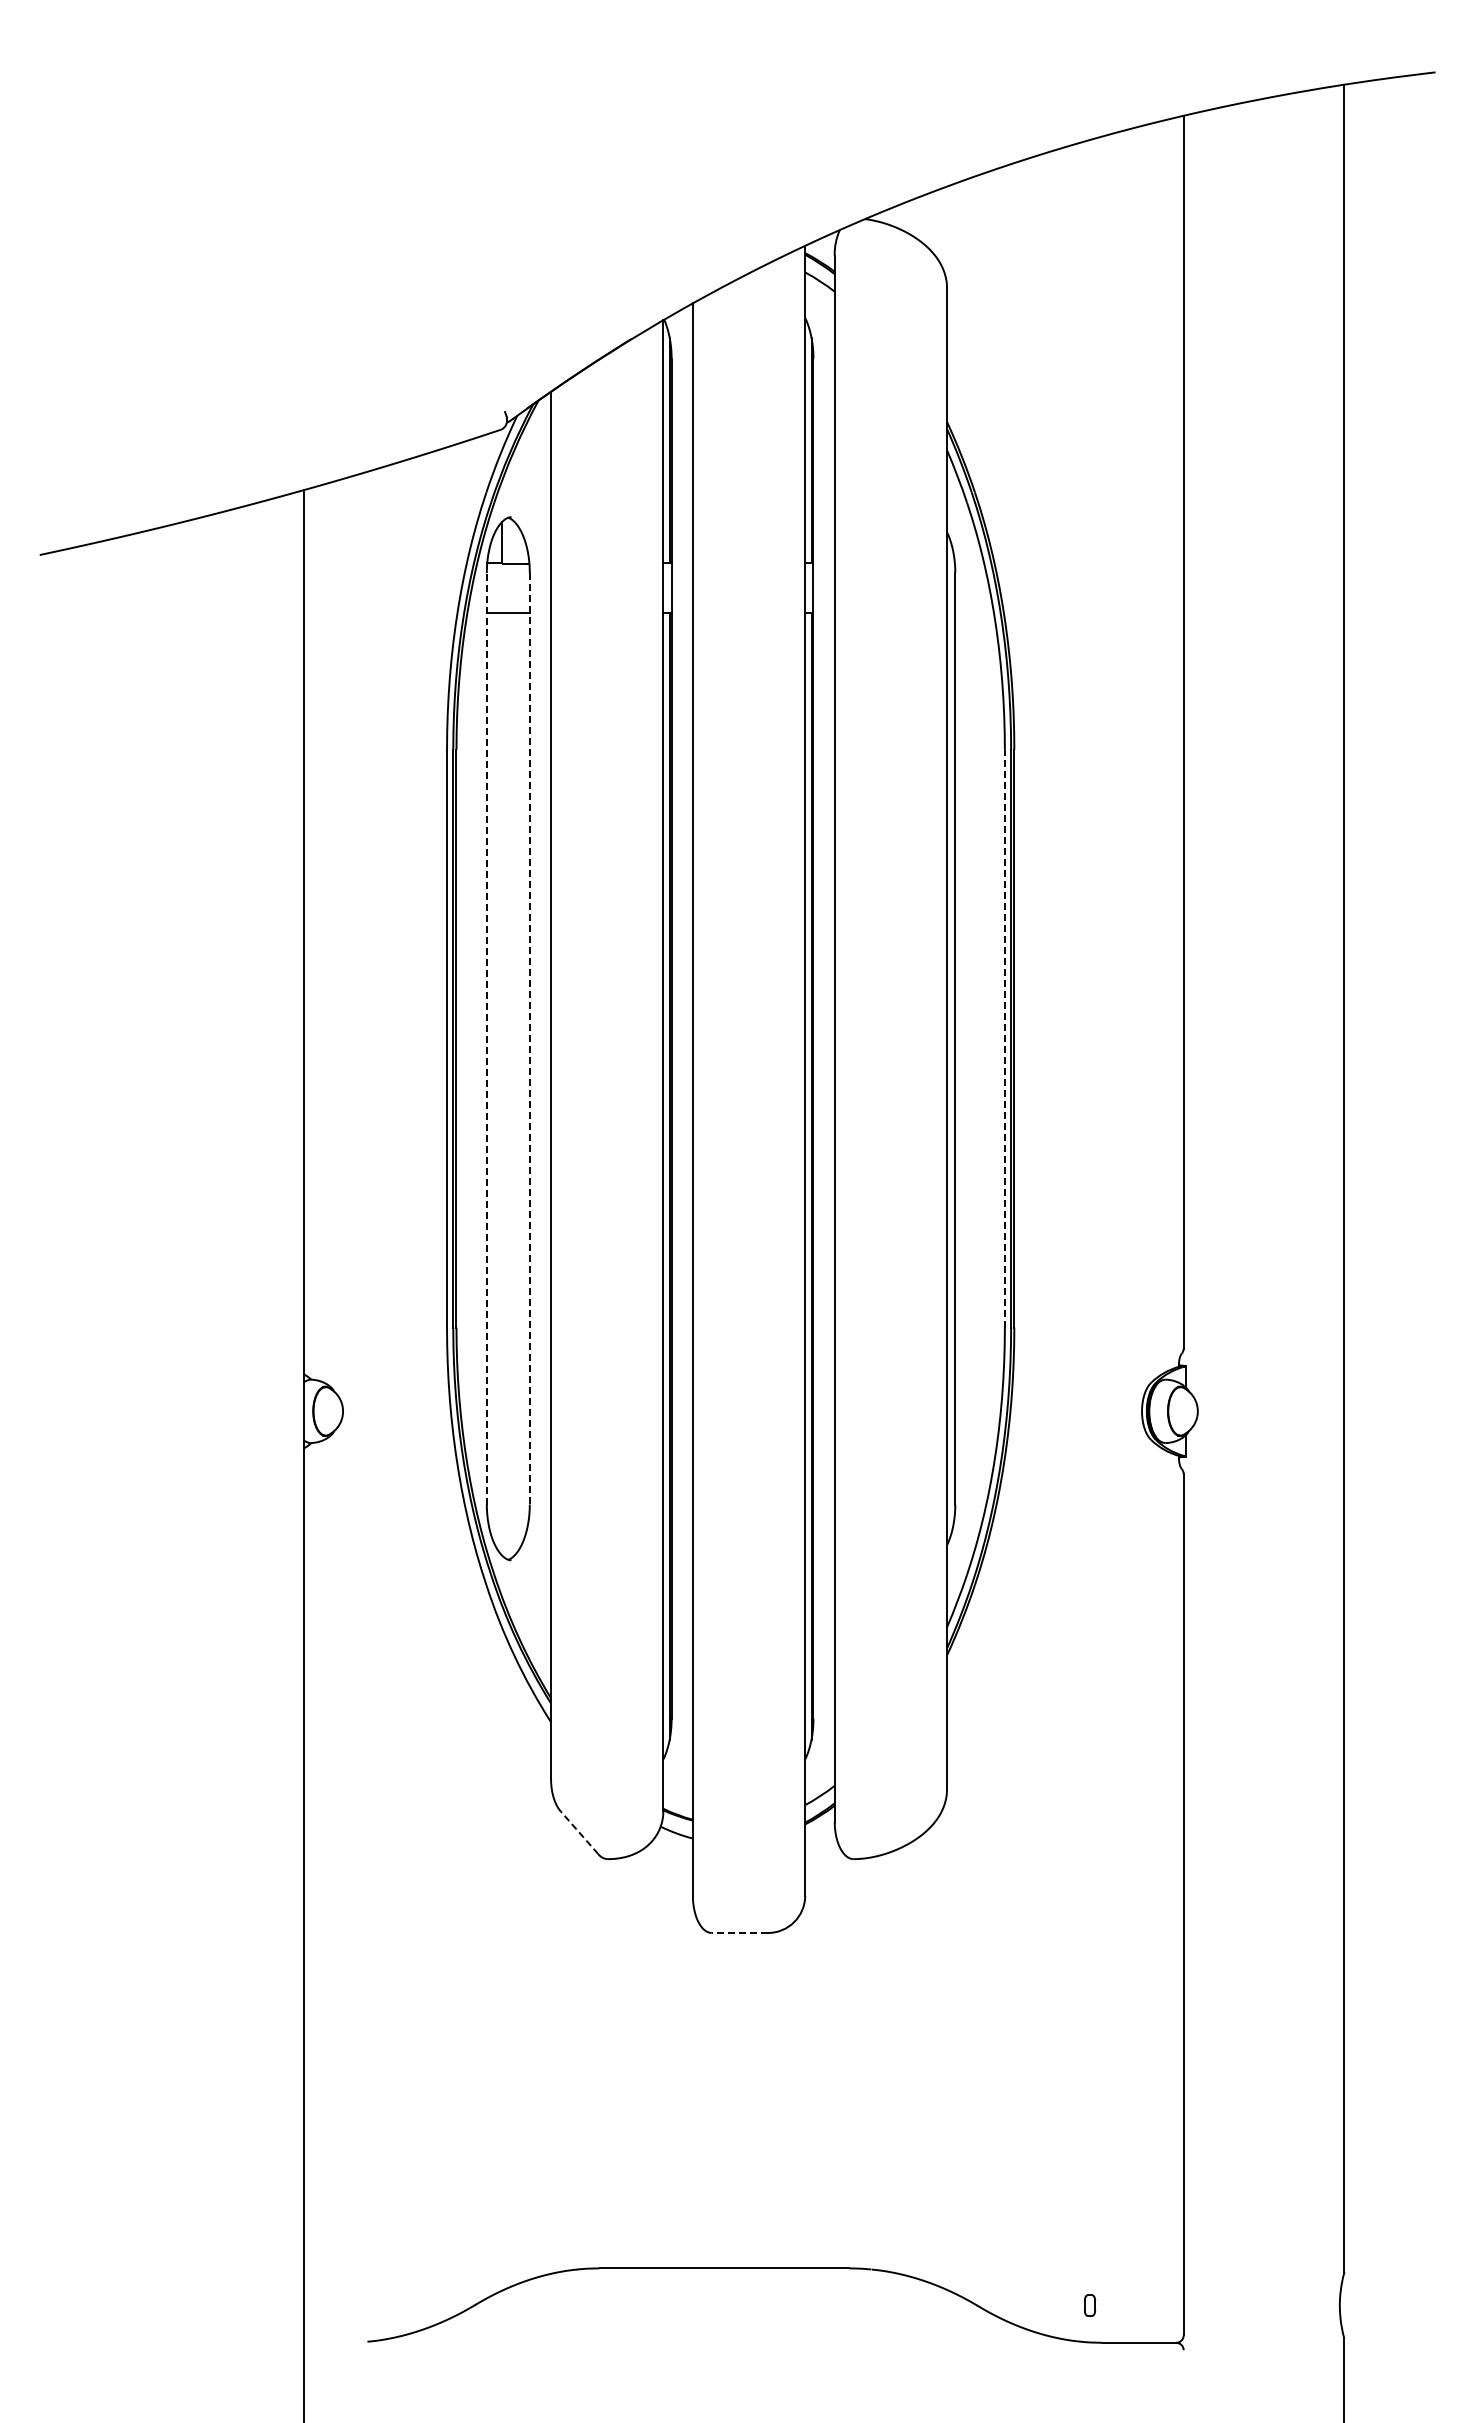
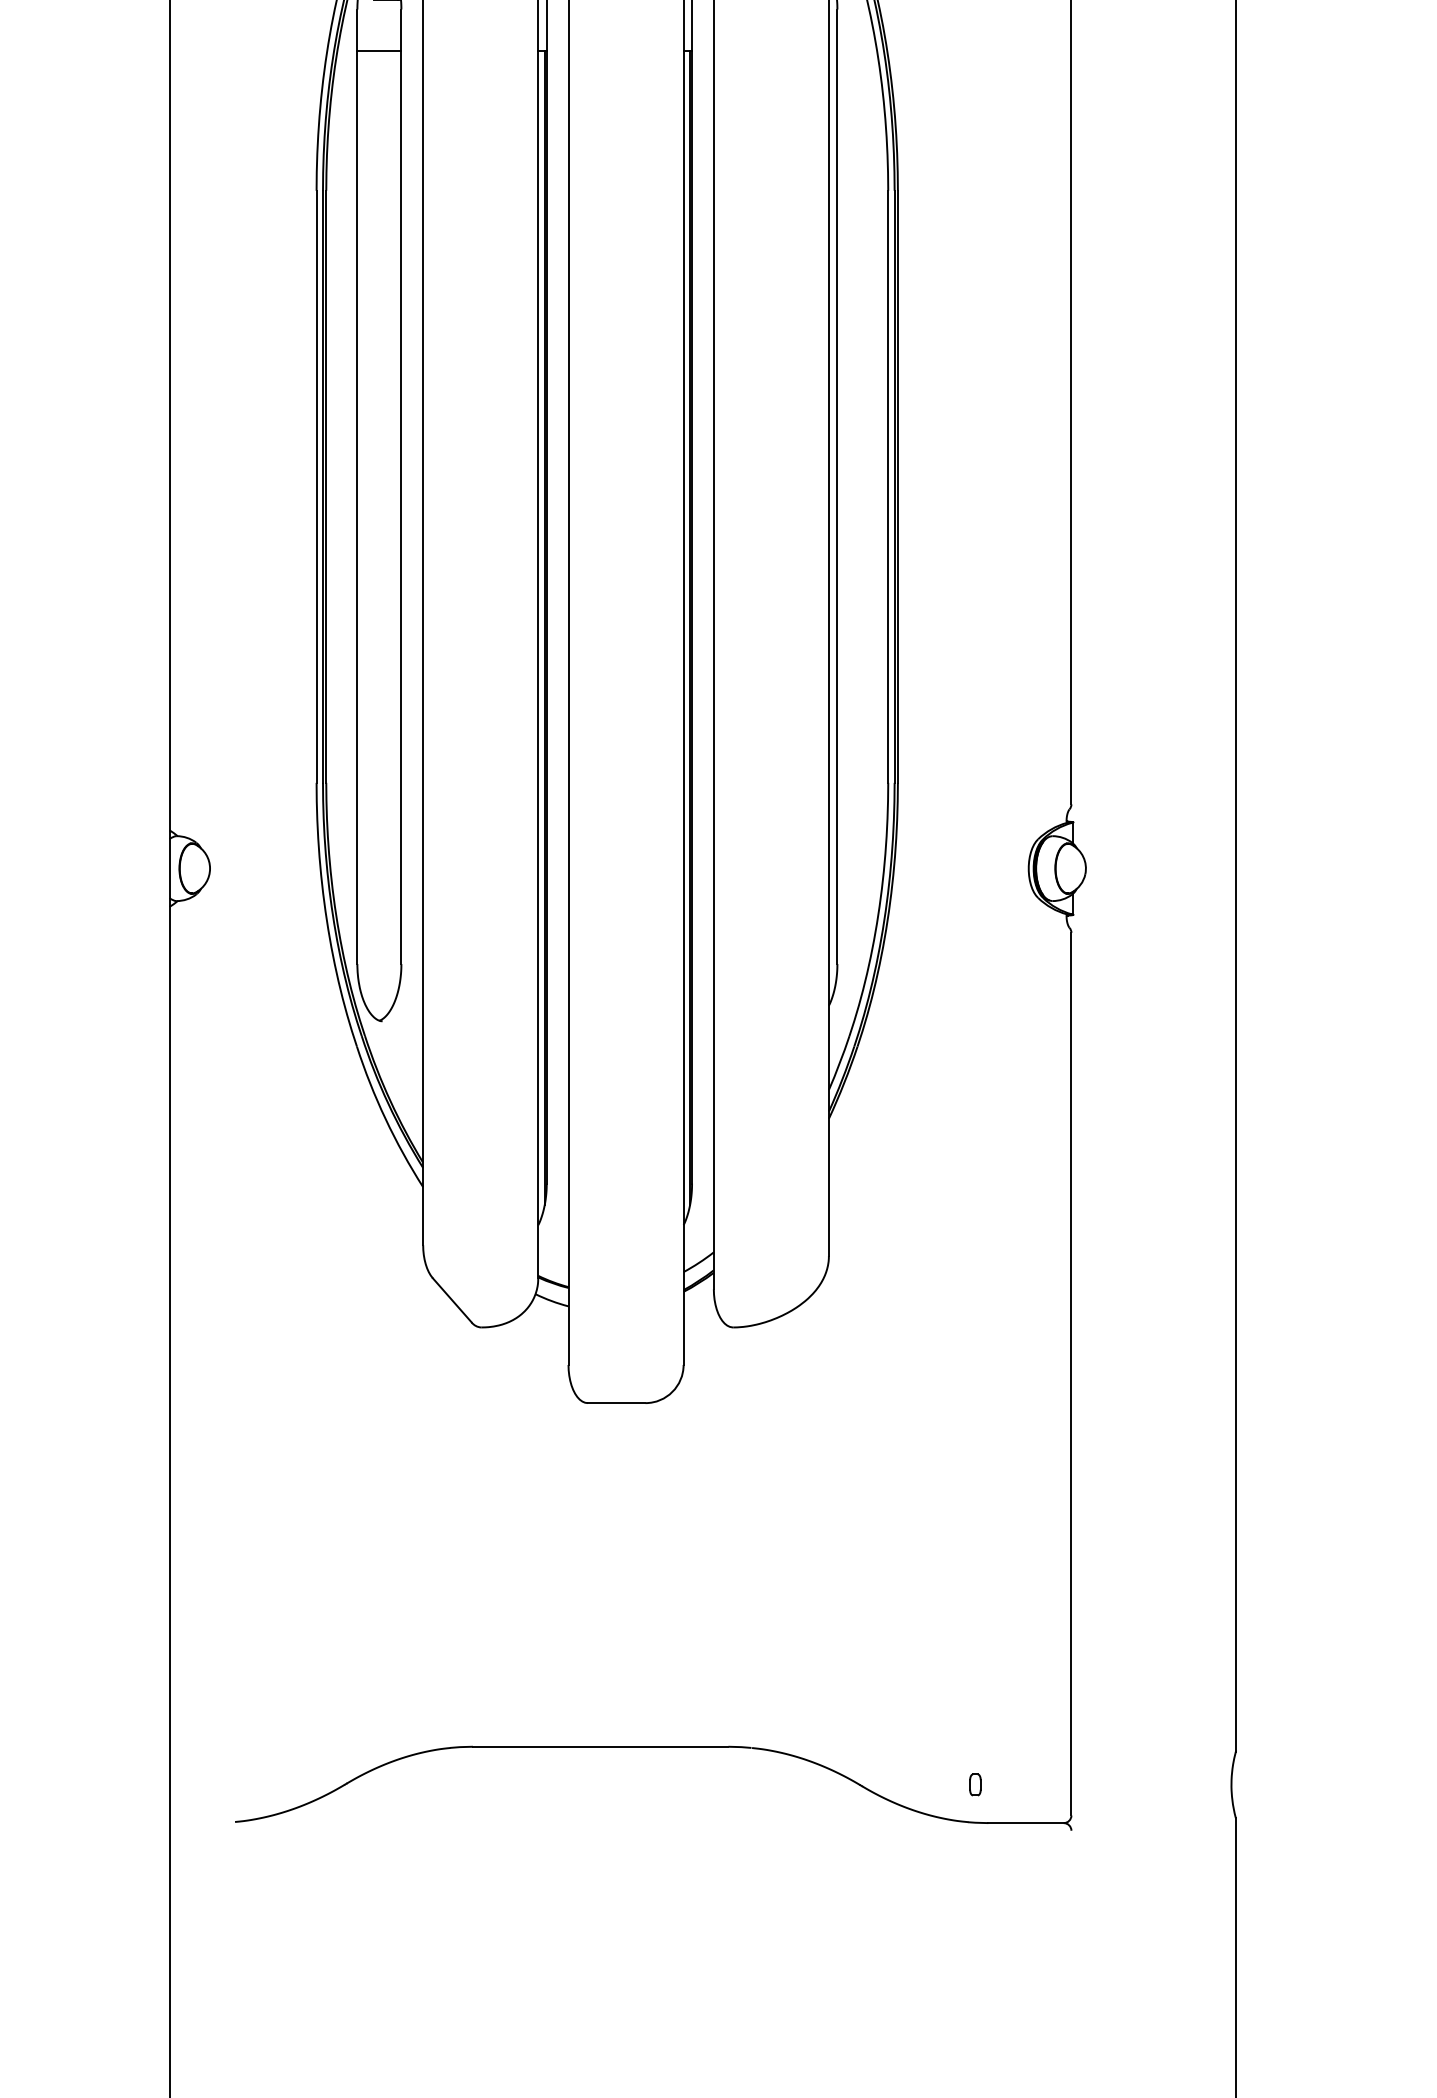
line: (486, 1038) -> (357, 486), dashed -> solid
line: (529, 1038) -> (401, 486), dashed -> solid
line: (1004, 1038) -> (887, 486), dashed -> solid
line: (579, 1832) -> (452, 1300), dashed -> solid
line: (739, 1932) -> (616, 1402), dashed -> solid

